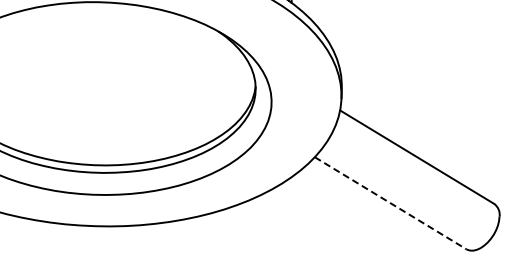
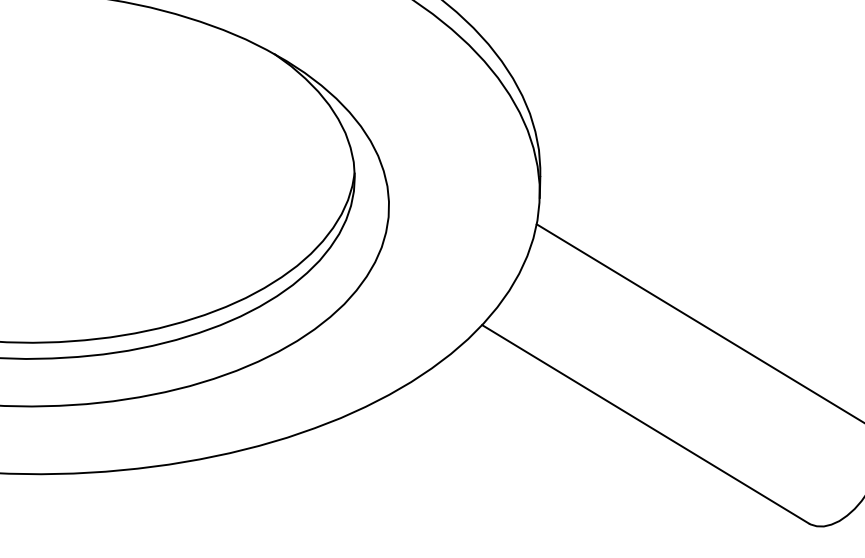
line: (390, 203) -> (645, 424), dashed -> solid

